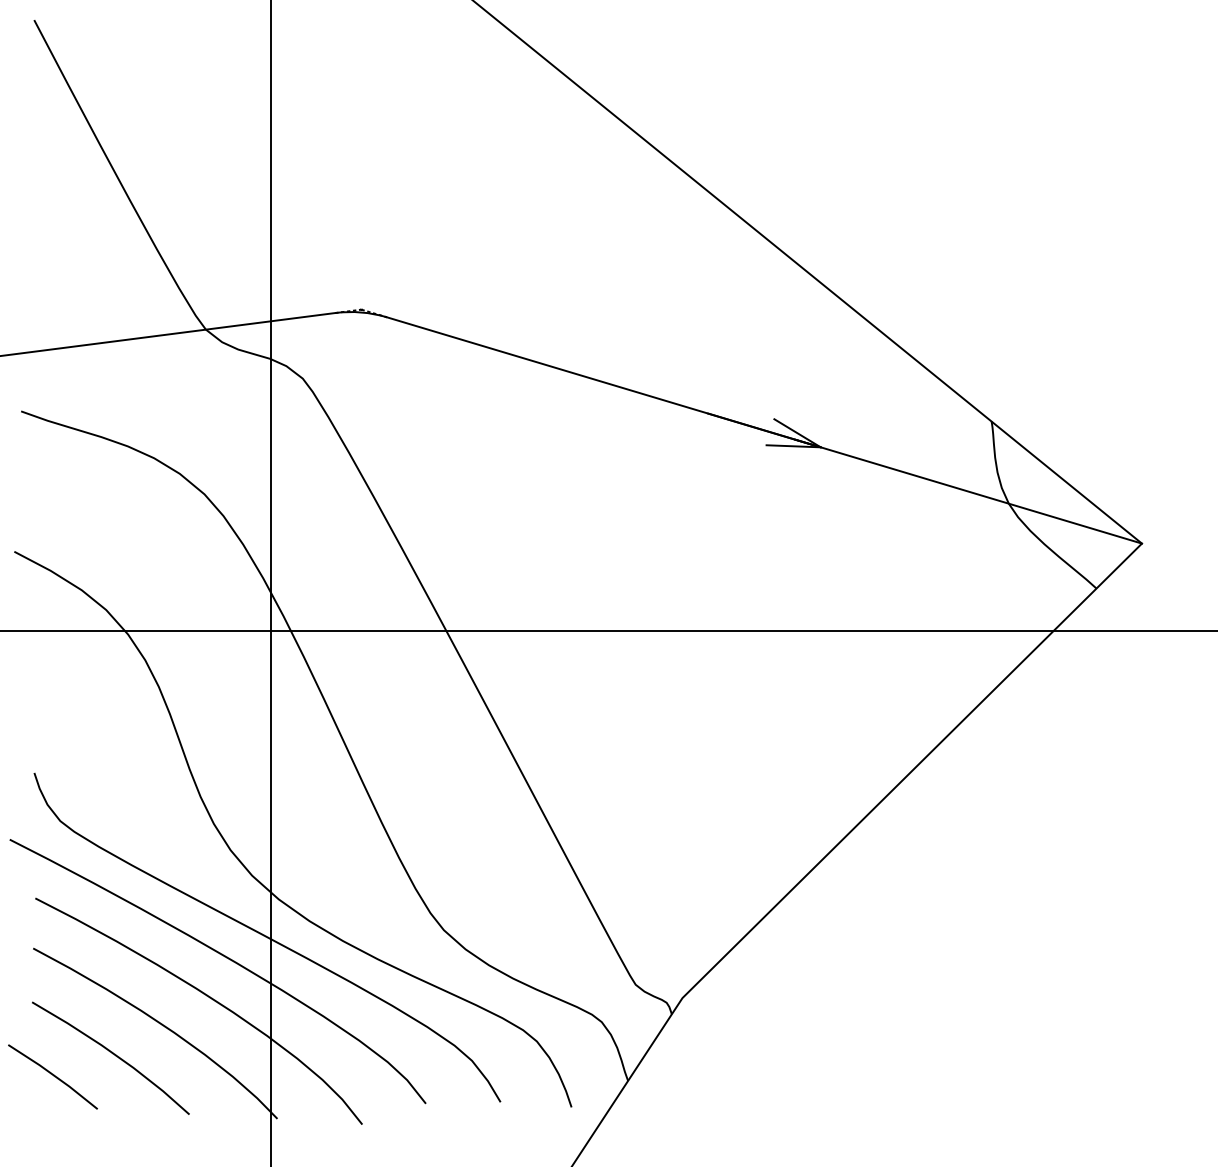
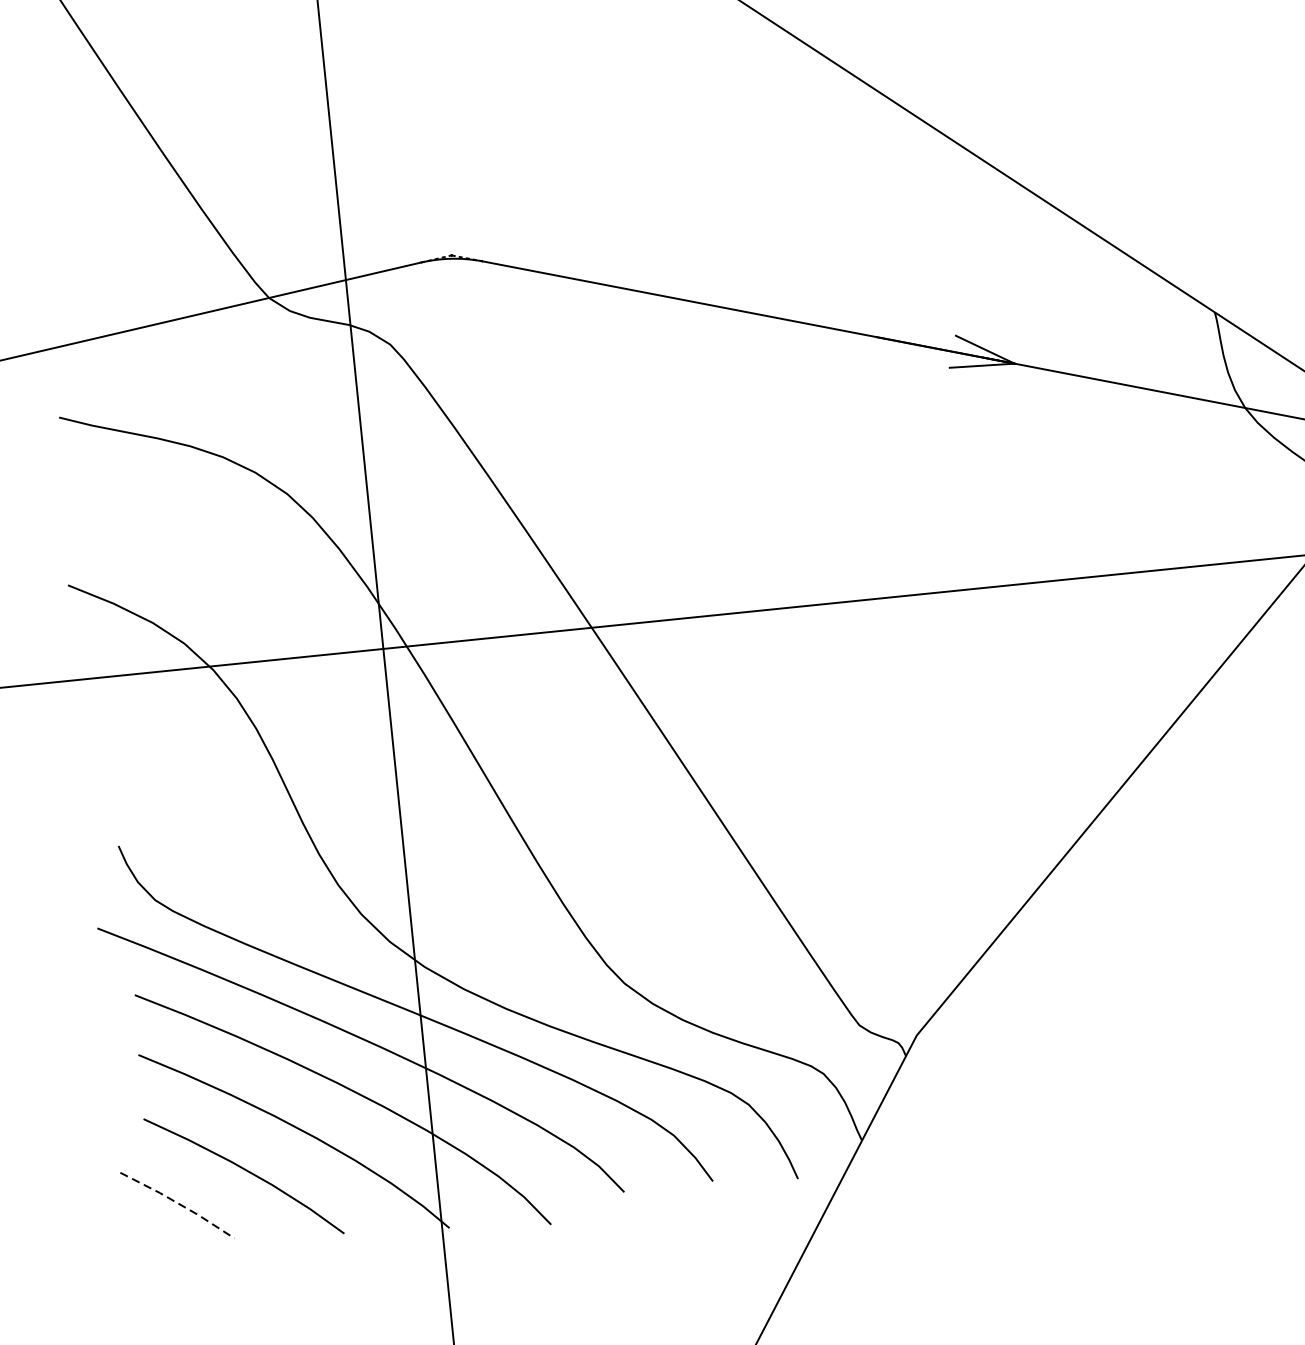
line: (54, 1075) -> (179, 1203), solid -> dashed

